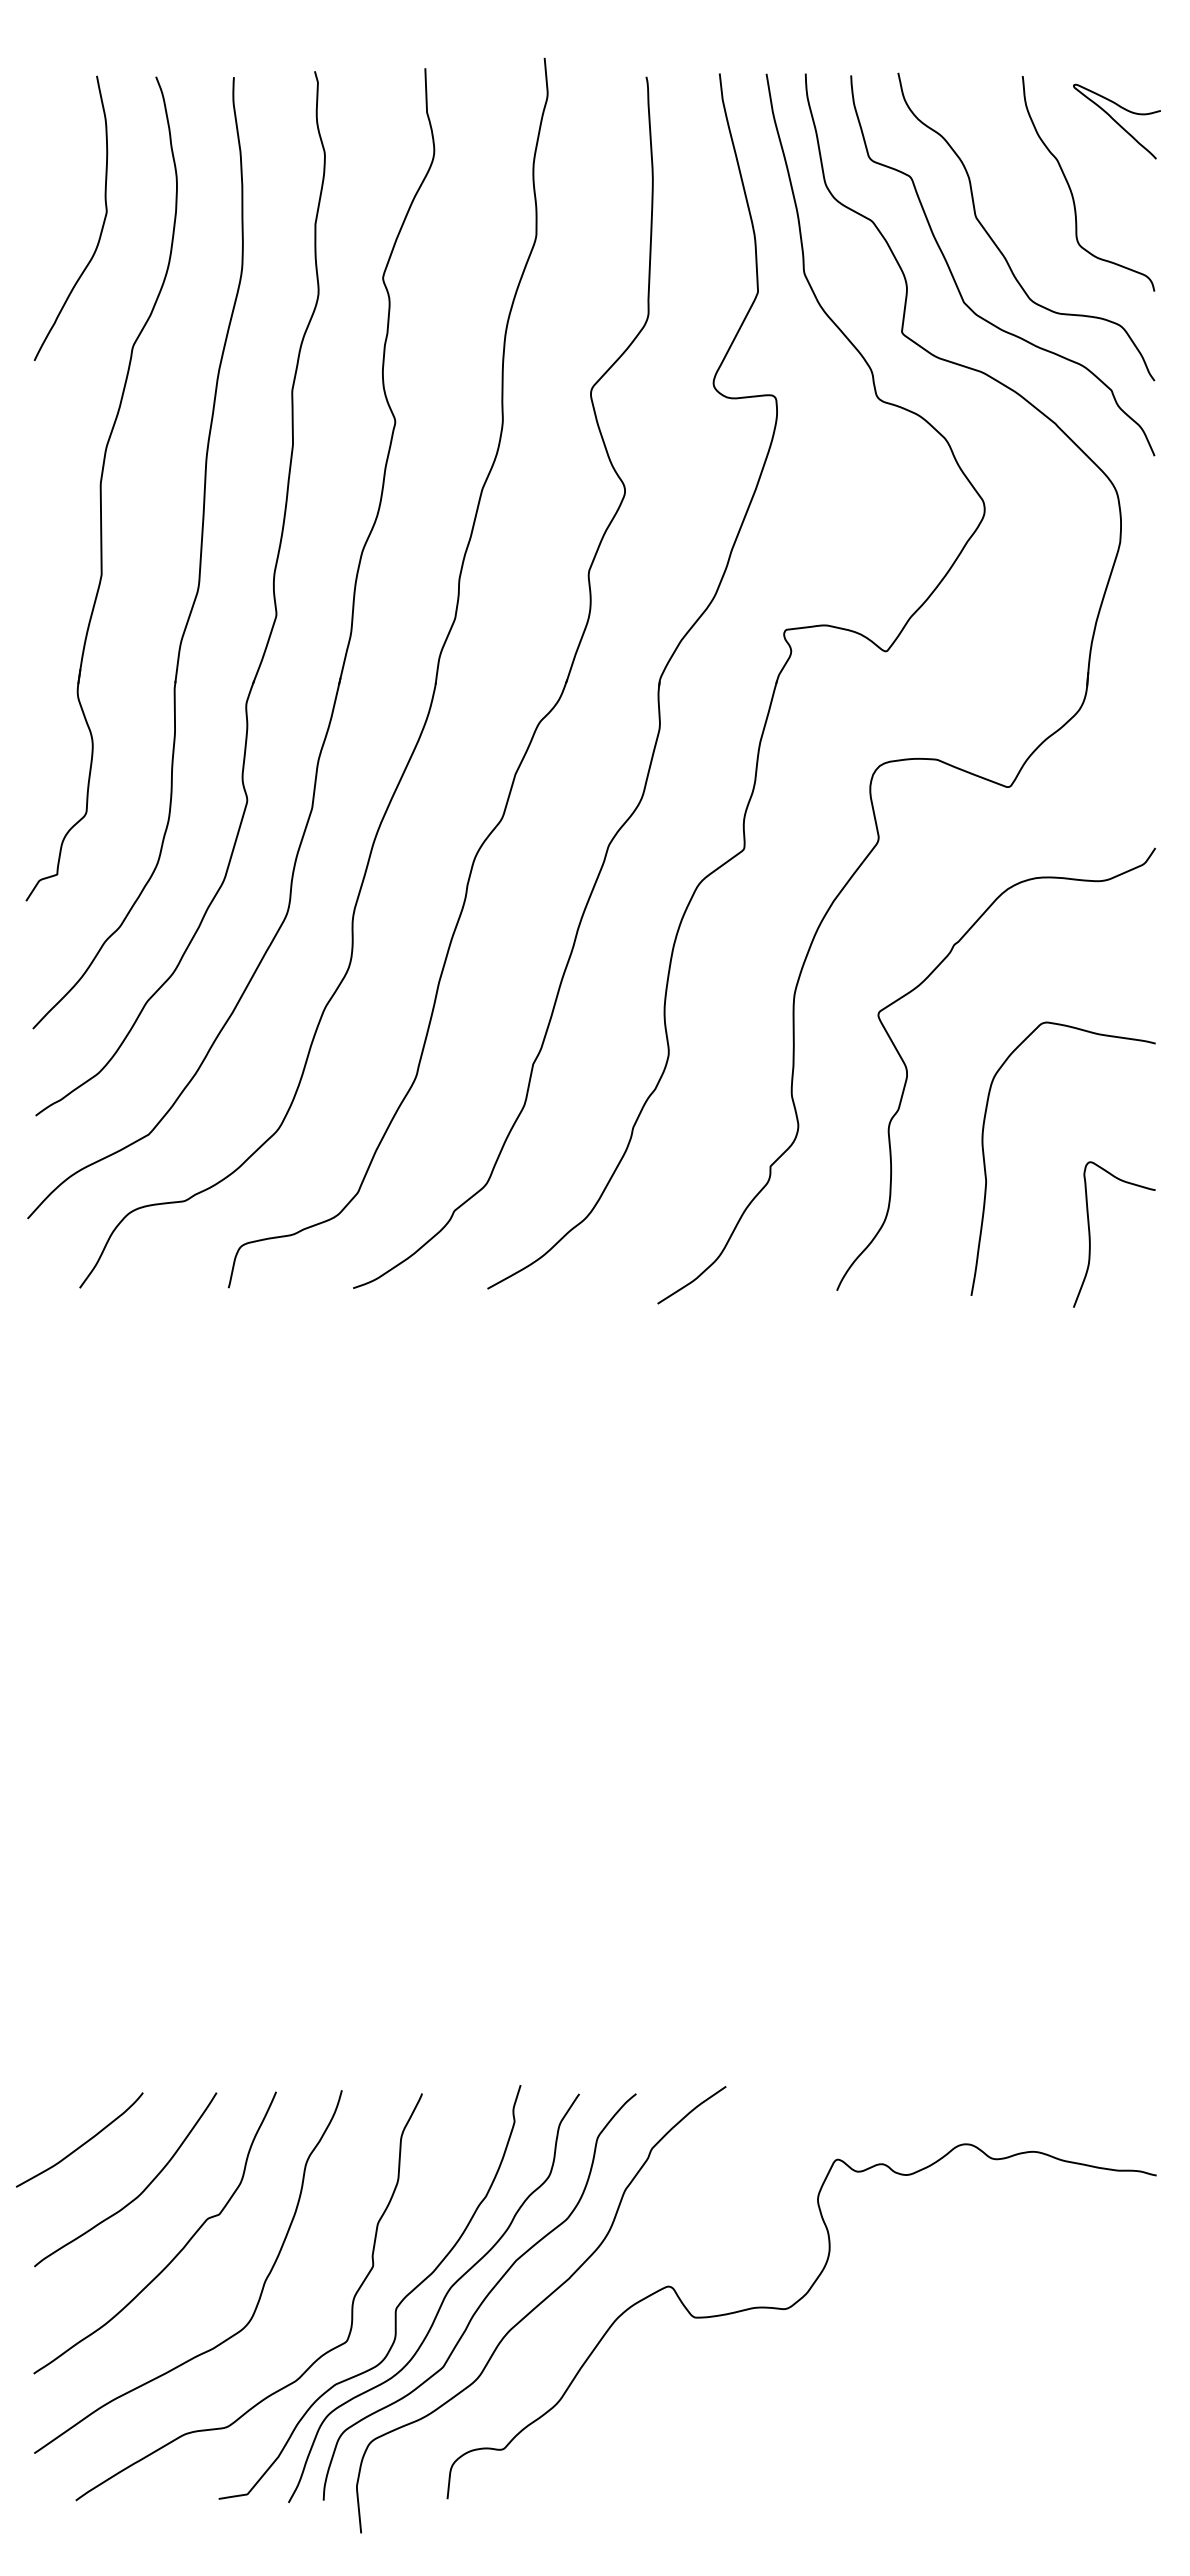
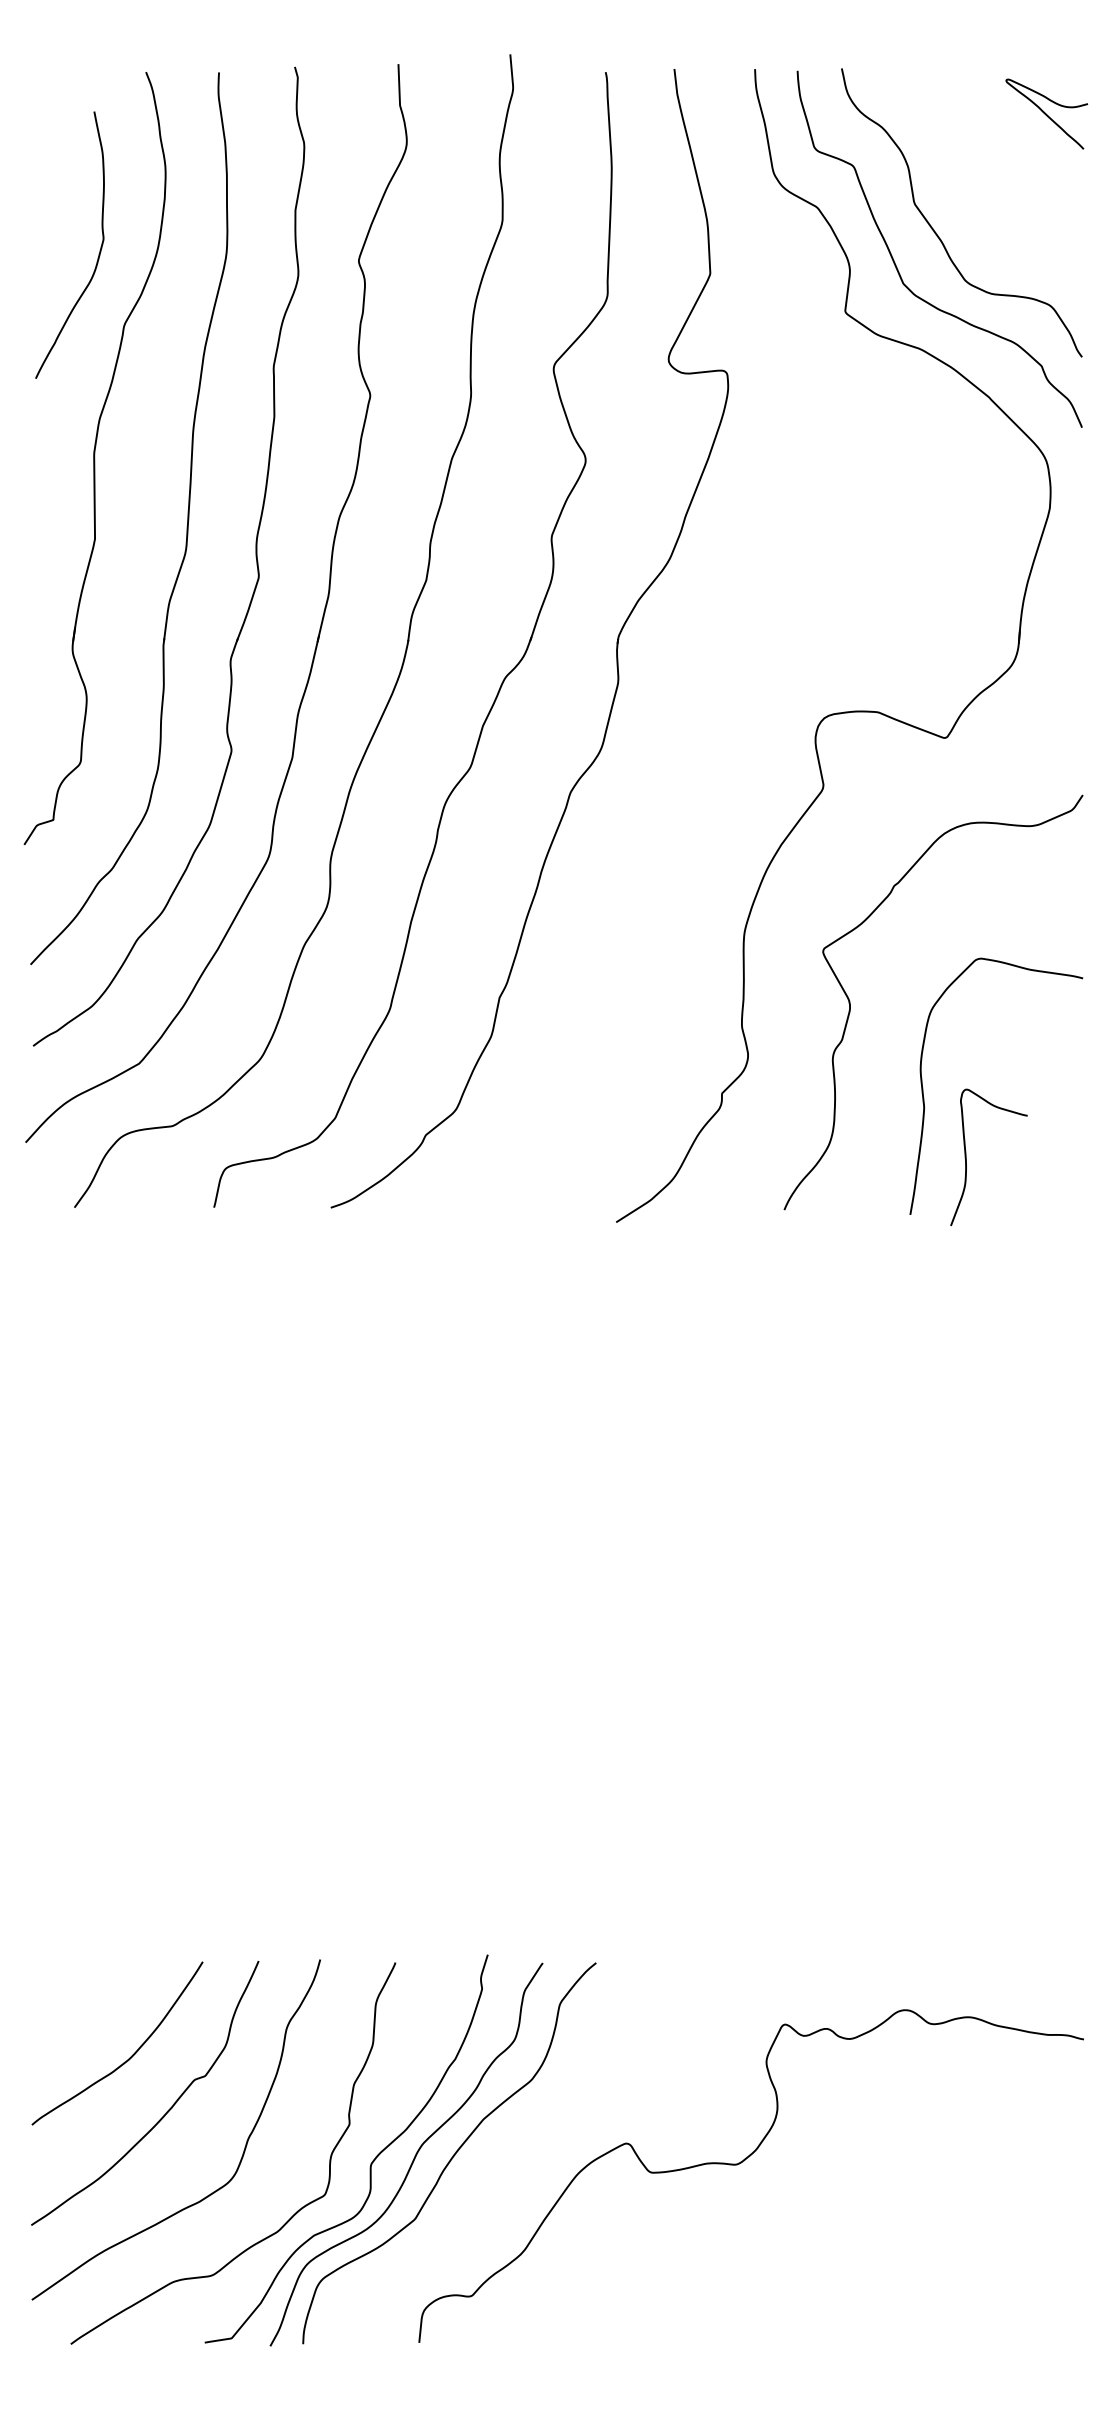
curve: (1071, 189) -> (1004, 177), removed
curve: (102, 223) -> (99, 249), moved
part: (772, 692) -> (723, 649), removed
curve: (1090, 1234) -> (966, 1157), moved
curve: (81, 2144) -> (76, 2010), removed
curve: (538, 2306) -> (504, 2162), removed

